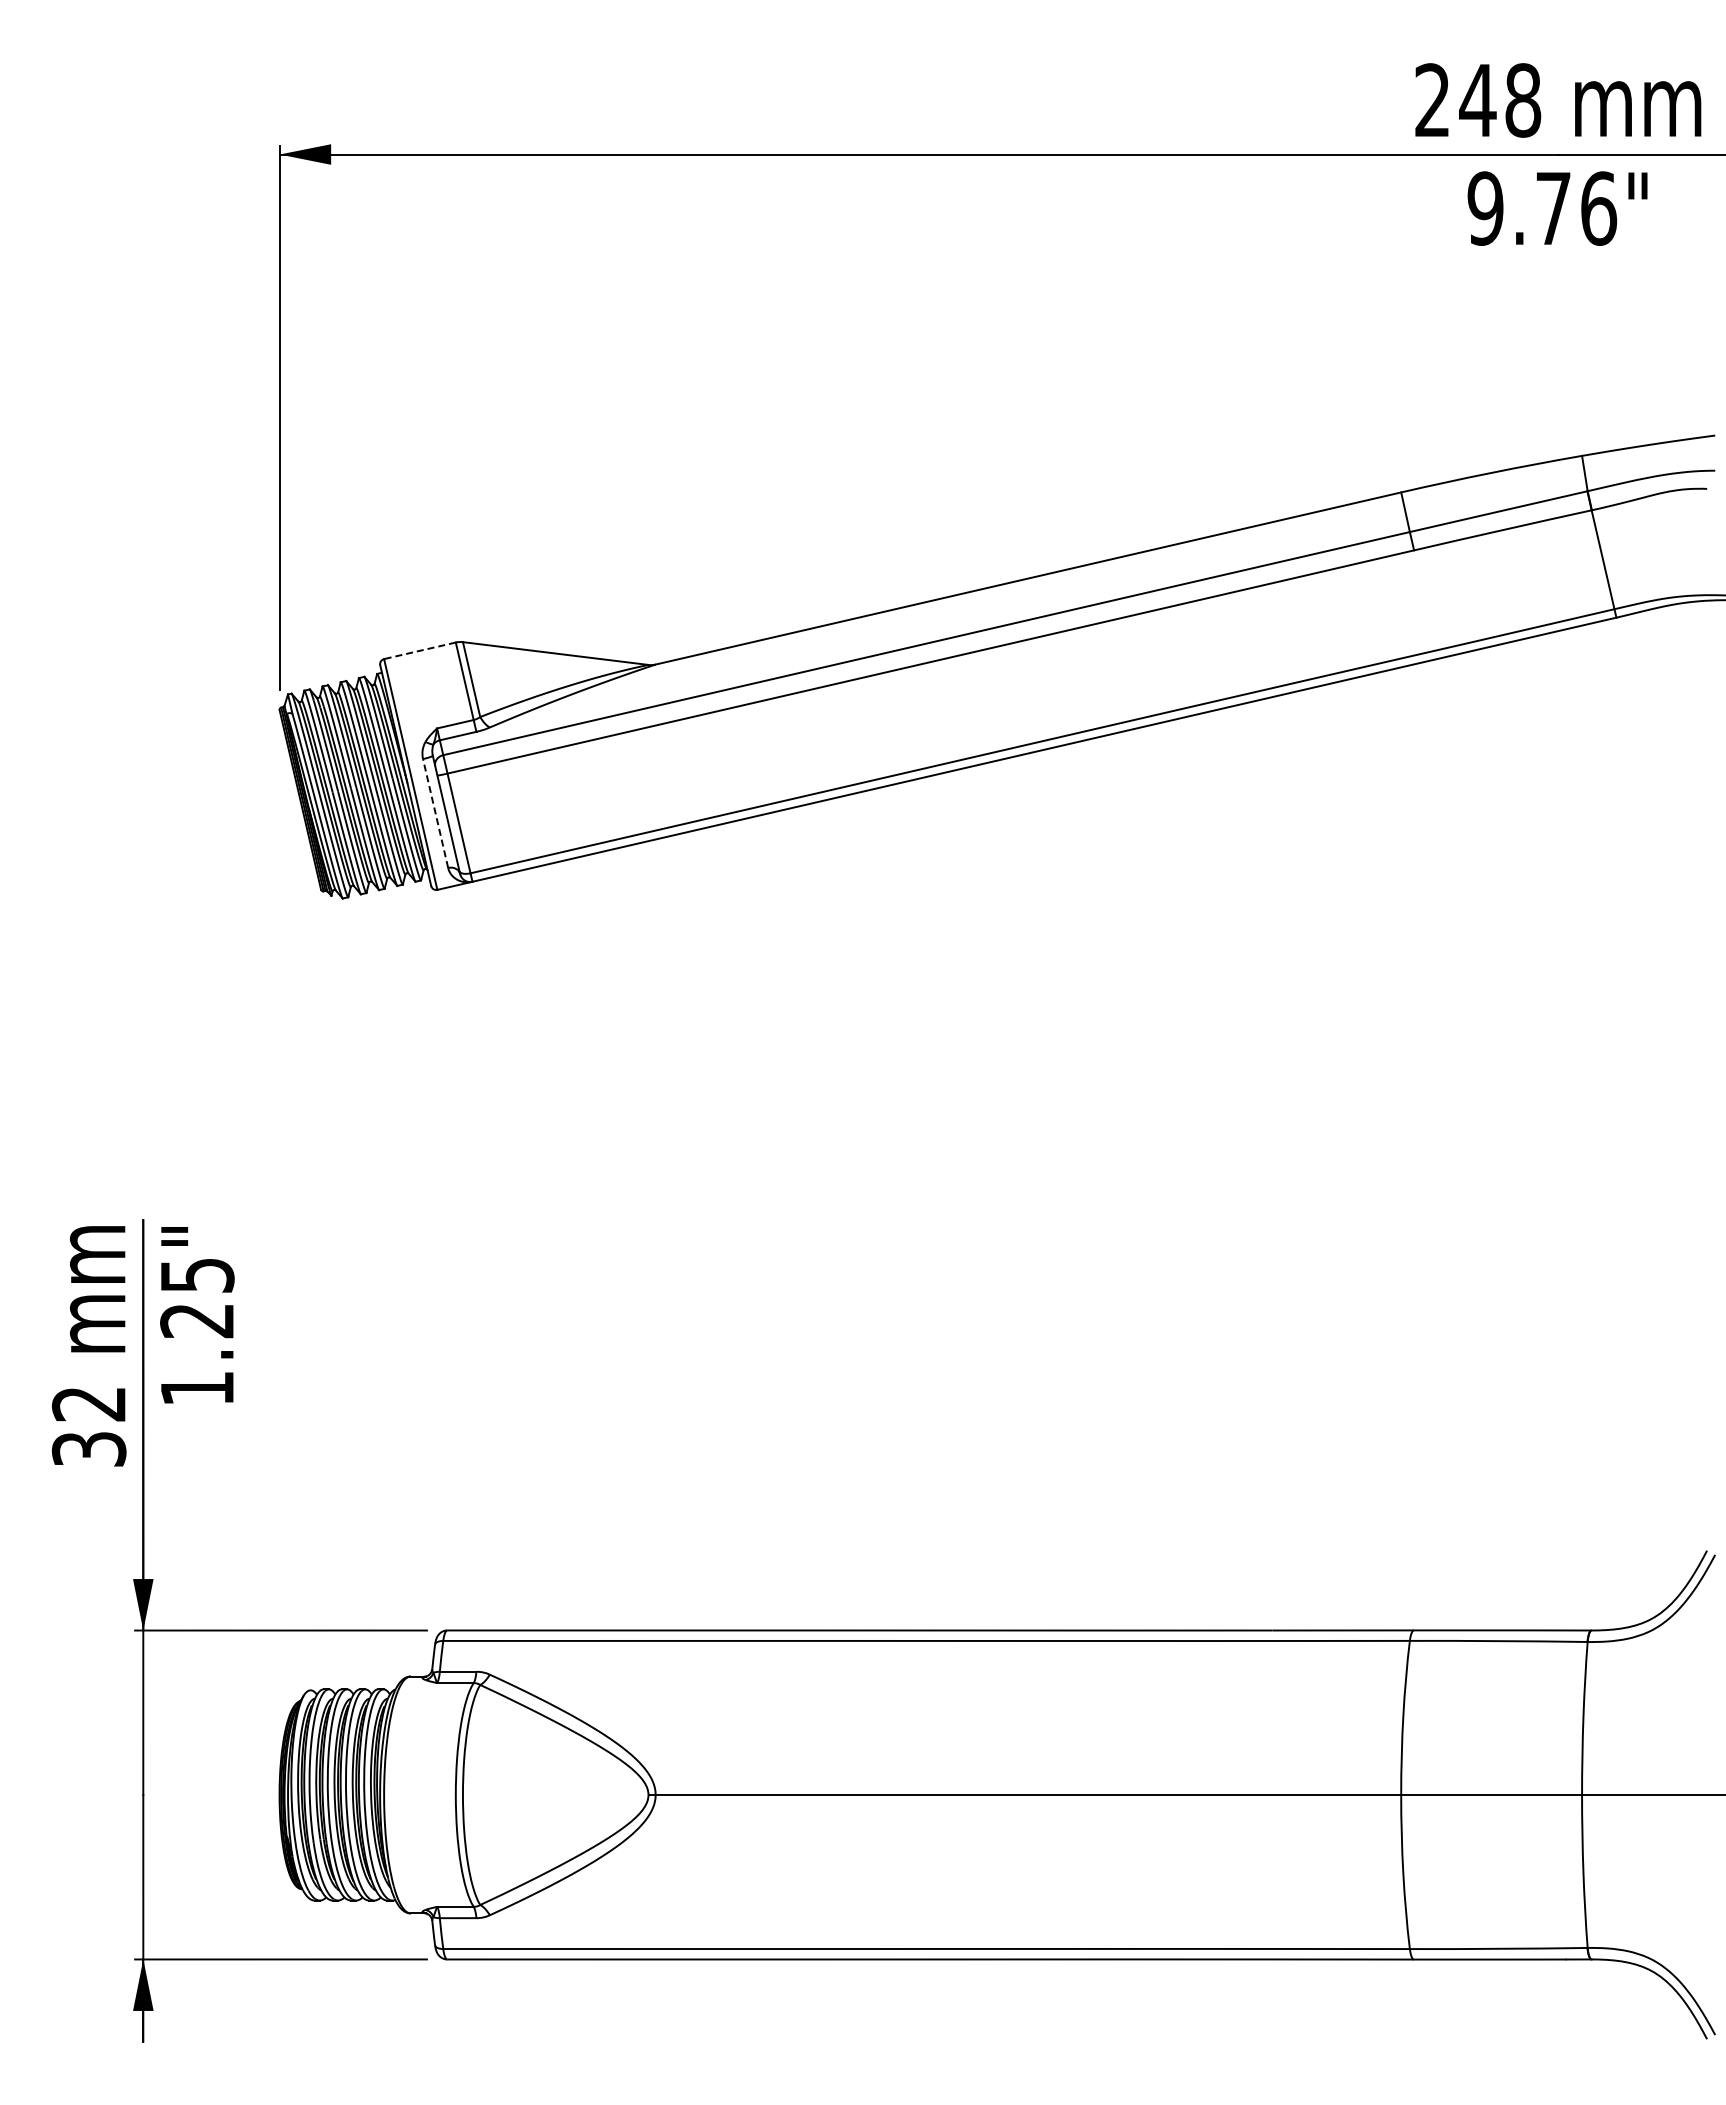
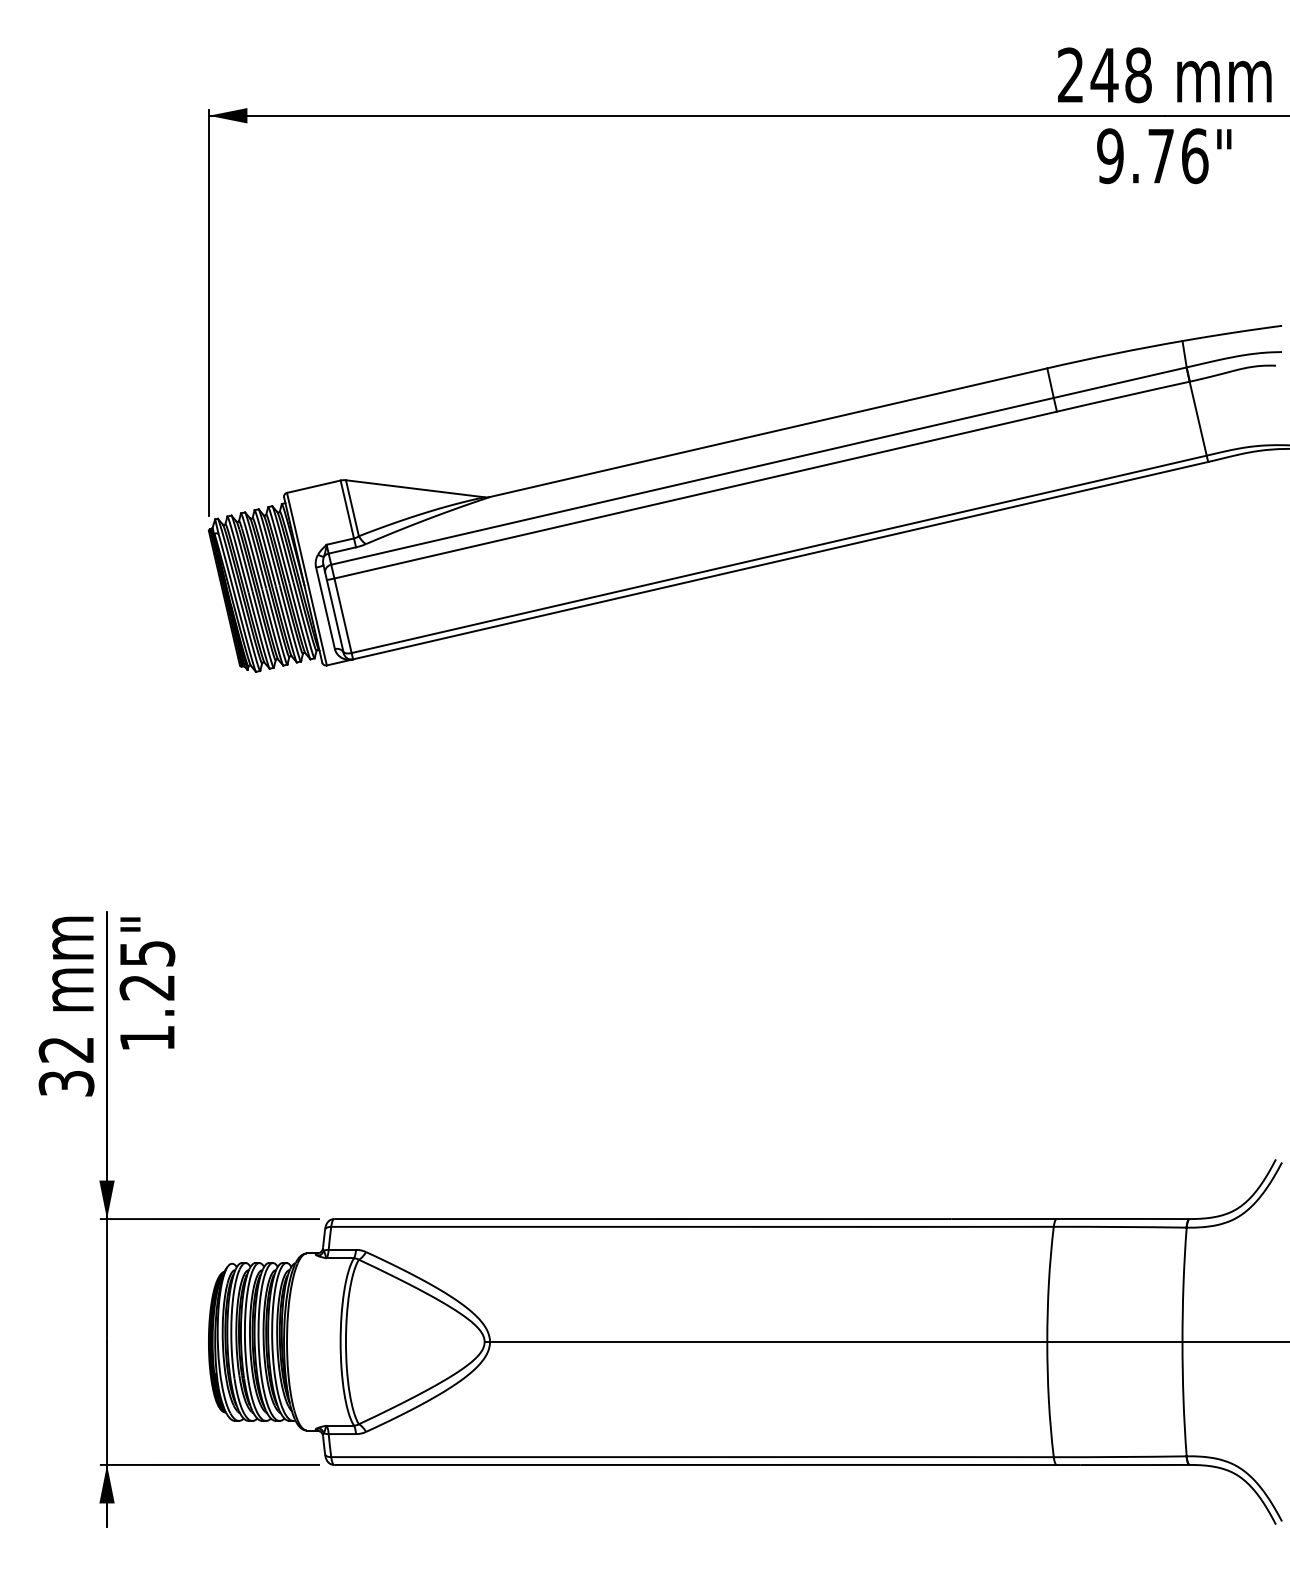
line: (419, 650) -> (313, 486), dashed -> solid
line: (435, 813) -> (325, 608), dashed -> solid

